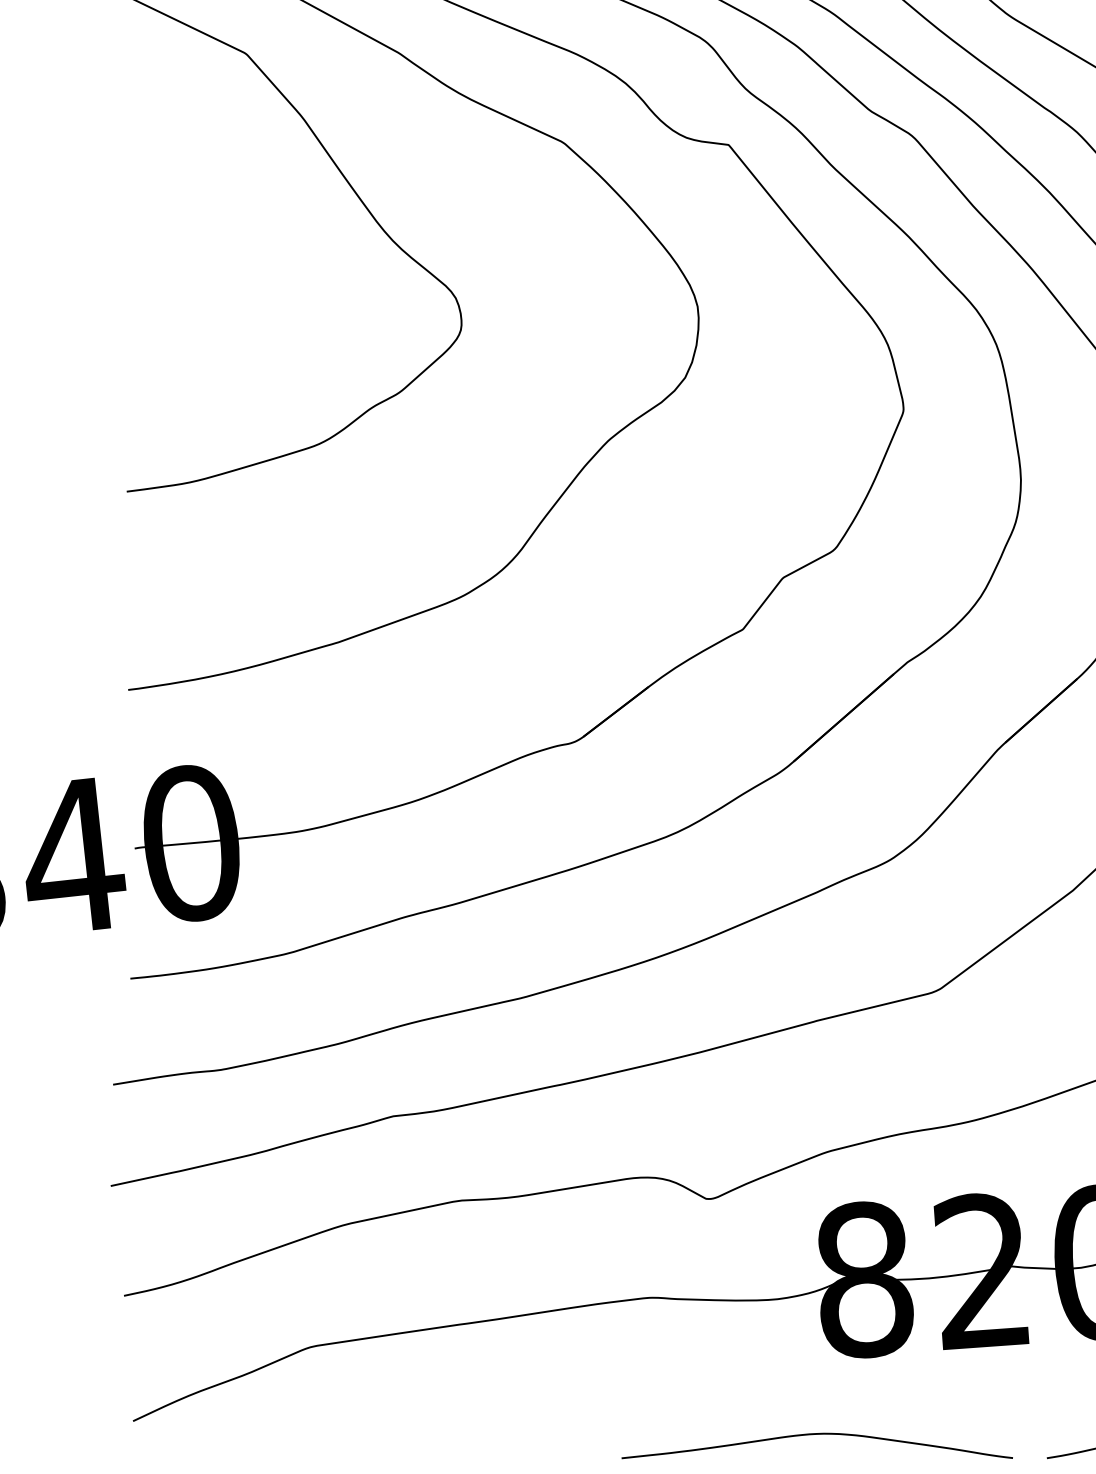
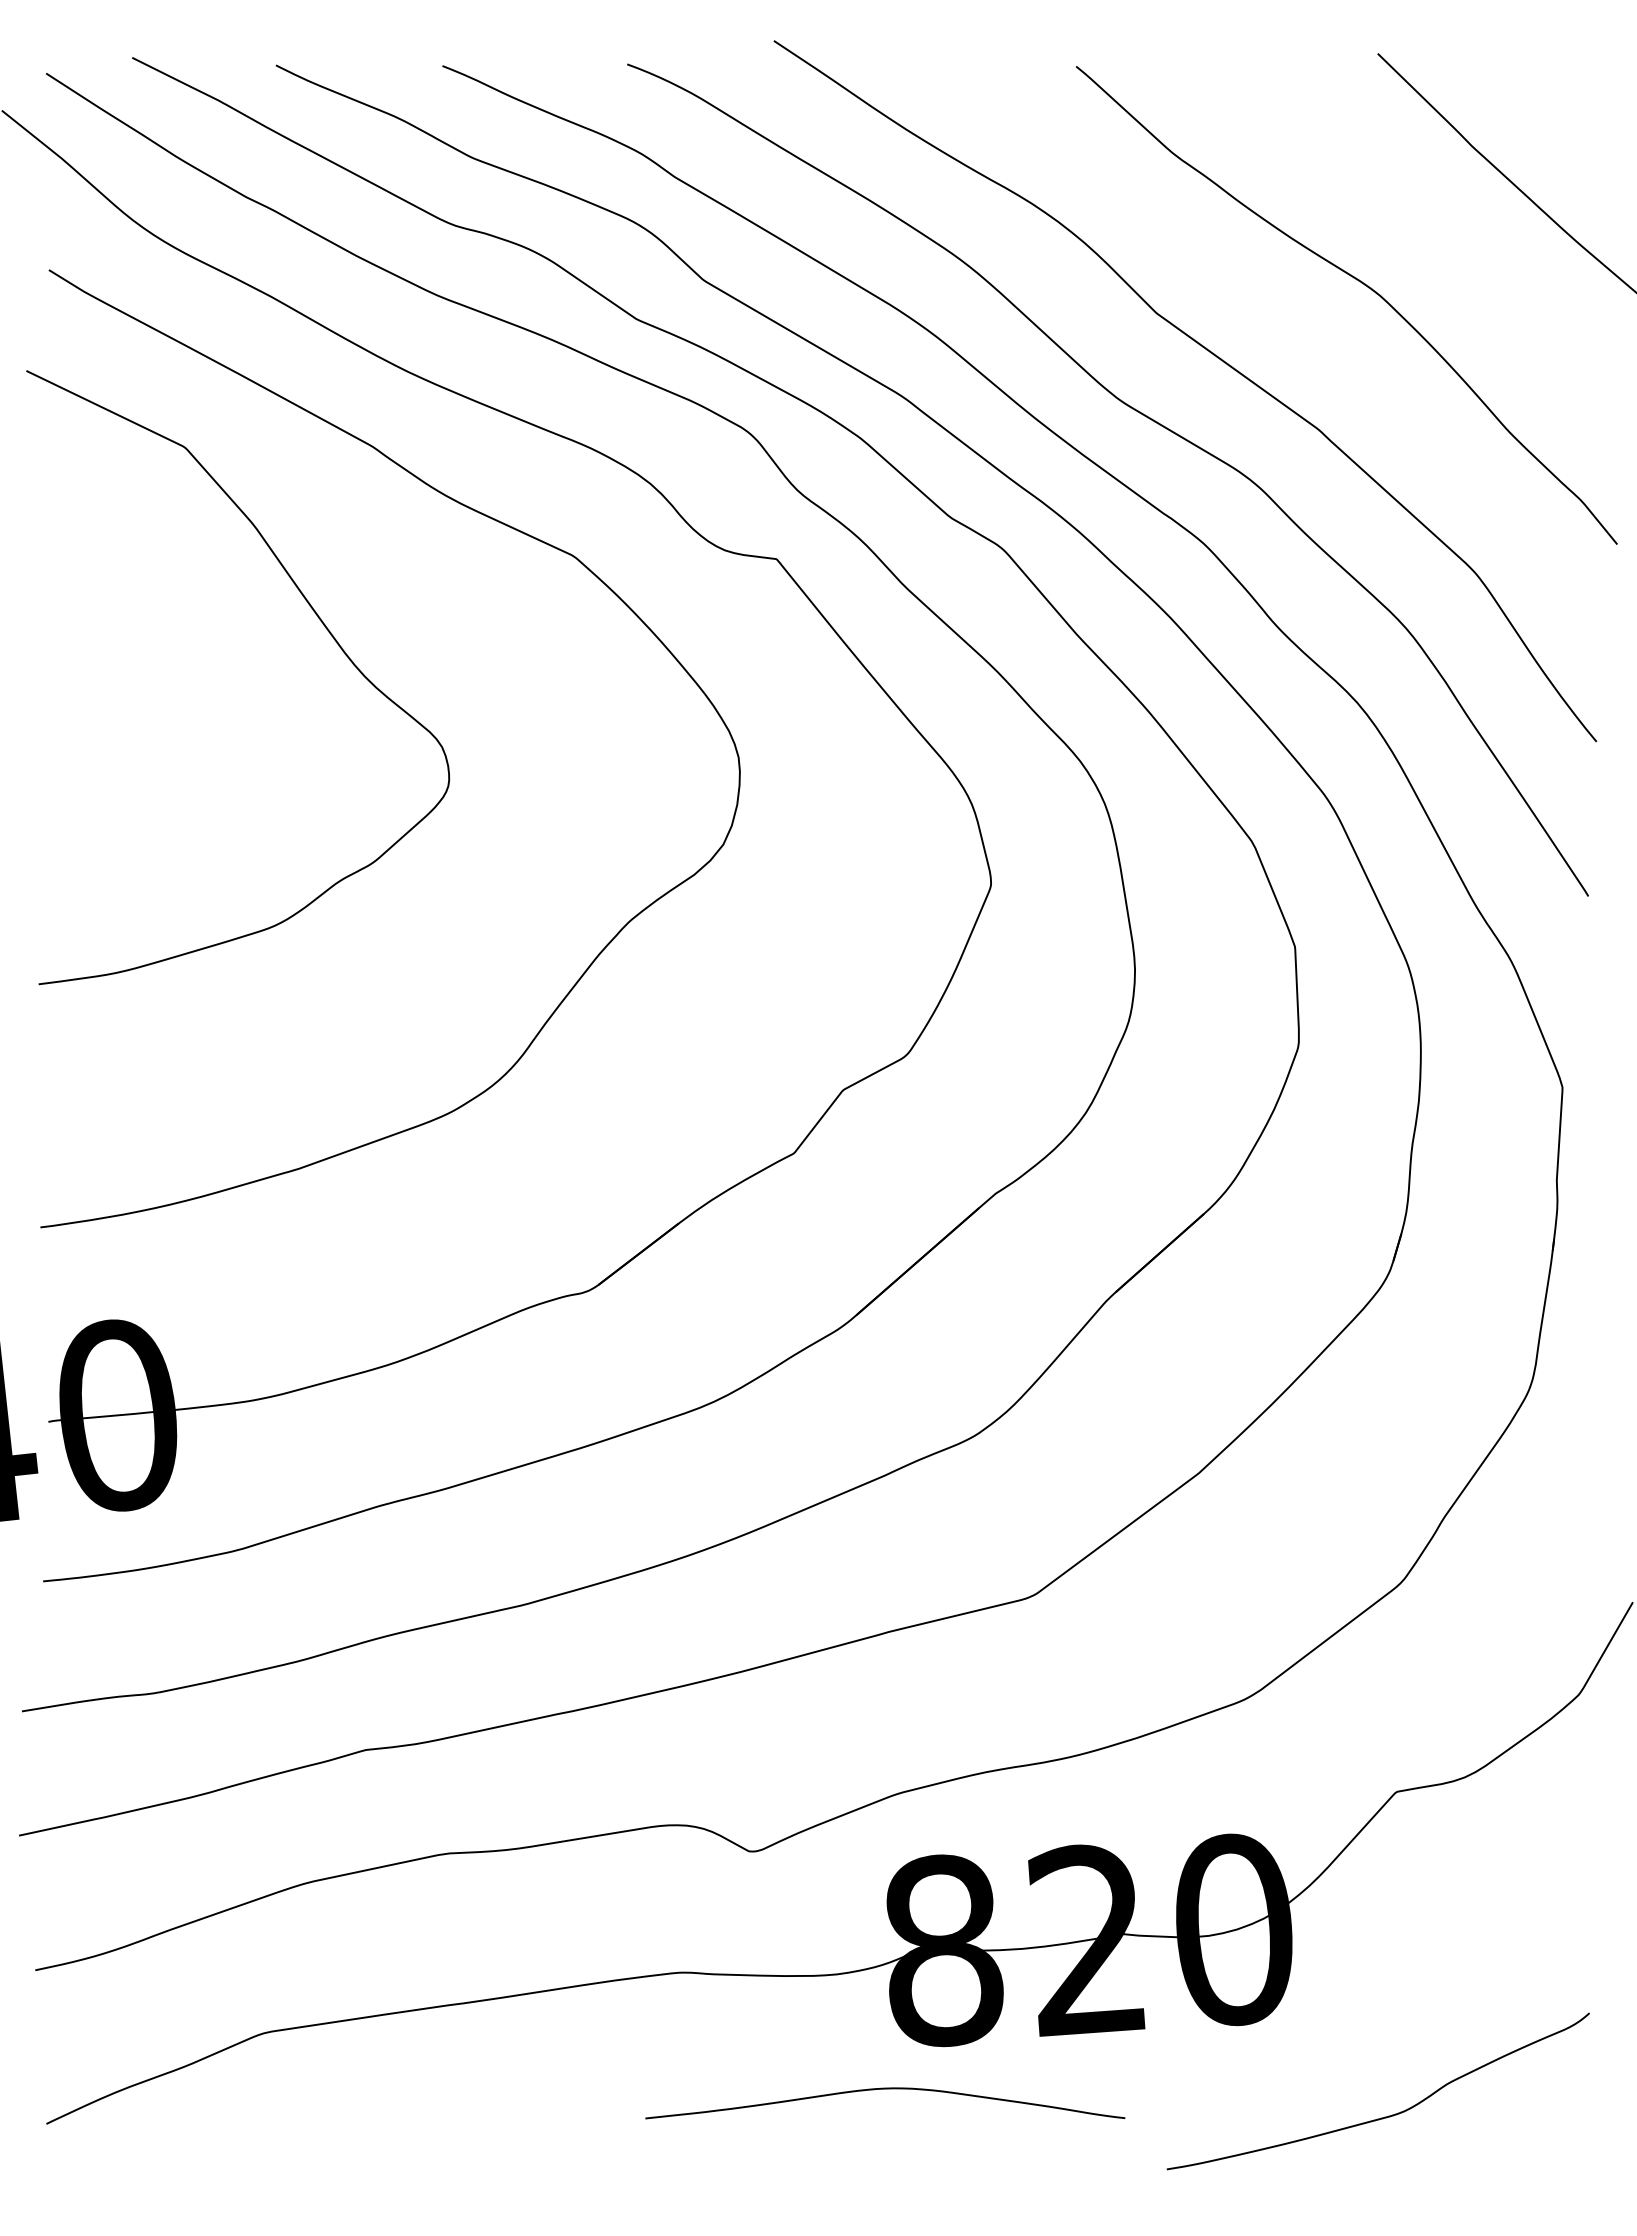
curve: (817, 1434) -> (885, 2089), moved

